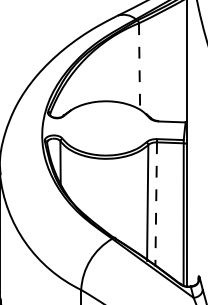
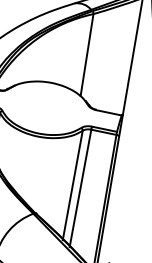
line: (139, 67) -> (86, 55), dashed -> solid
line: (156, 205) -> (80, 189), dashed -> solid

